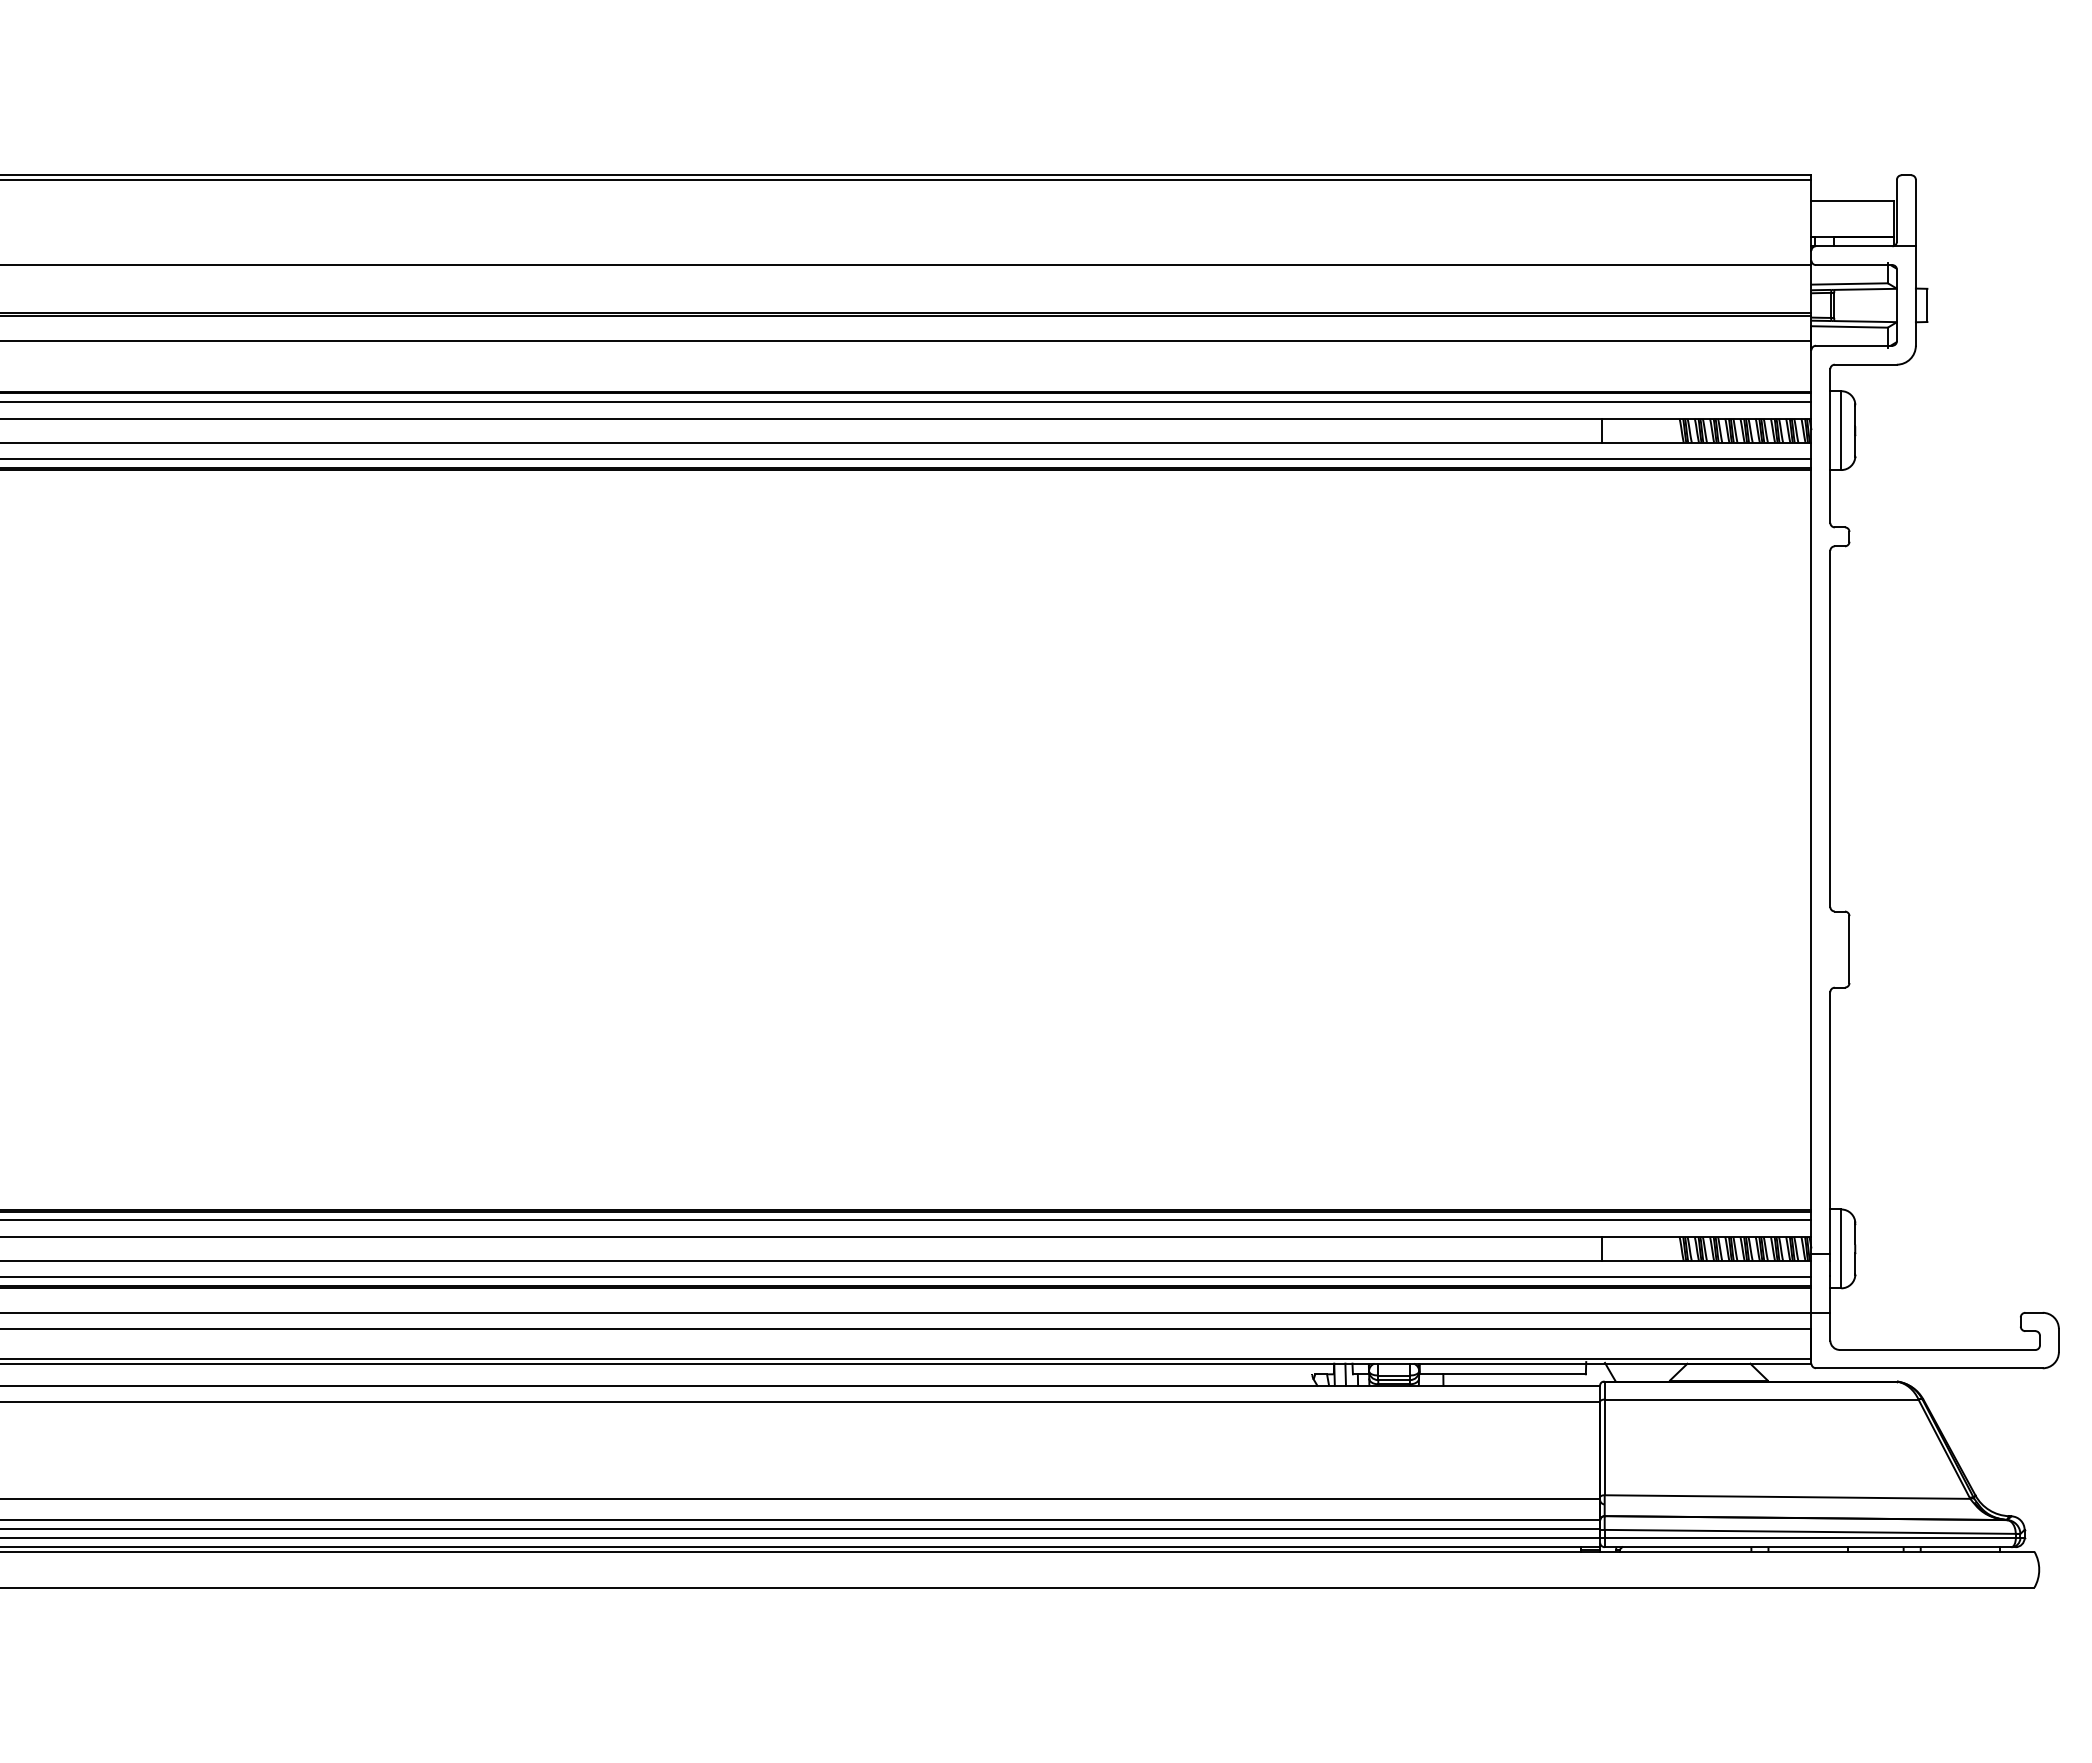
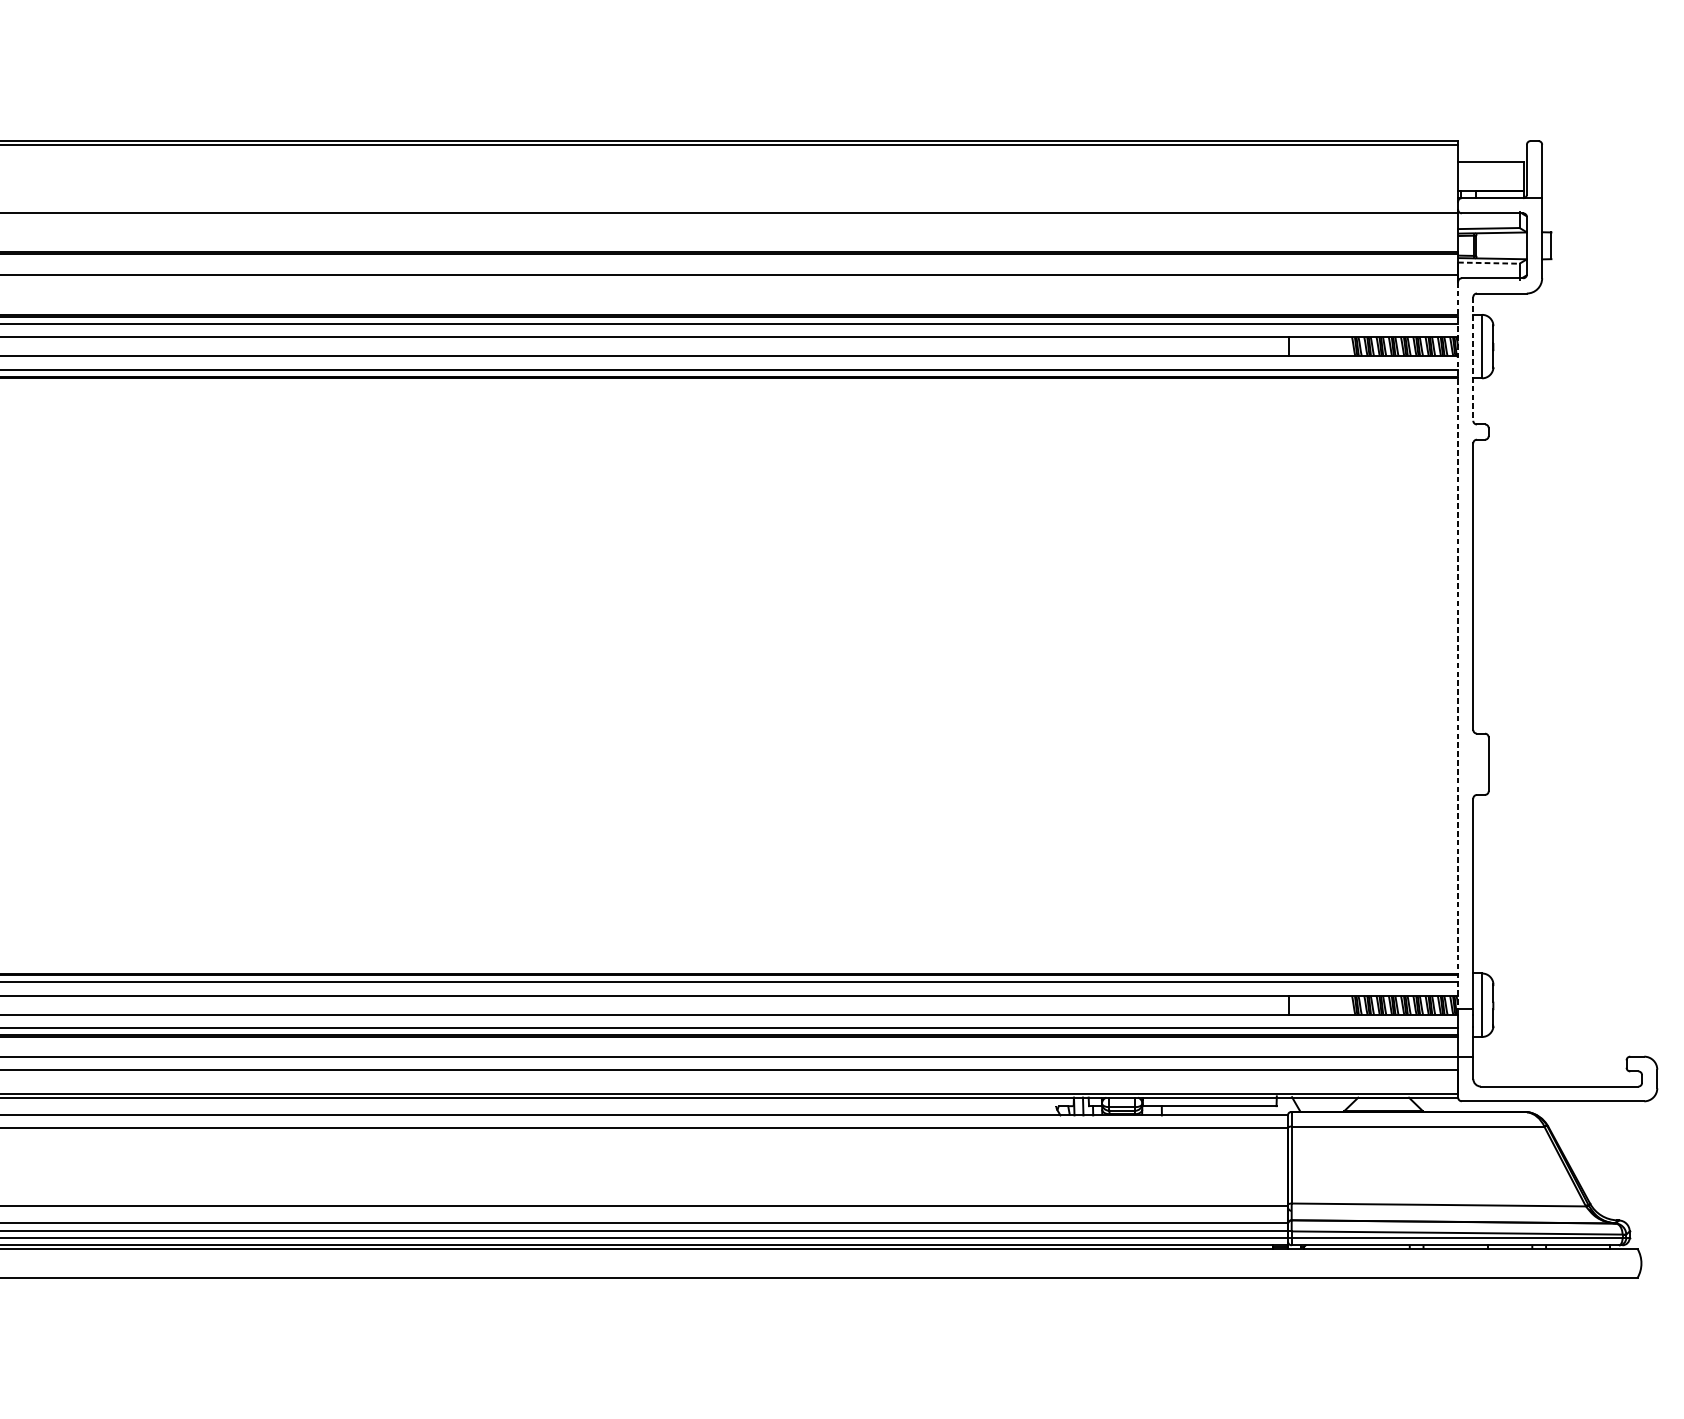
line: (1850, 326) -> (1489, 262), solid -> dashed
line: (1830, 446) -> (1473, 359), solid -> dashed
line: (1811, 802) -> (1458, 645), solid -> dashed

